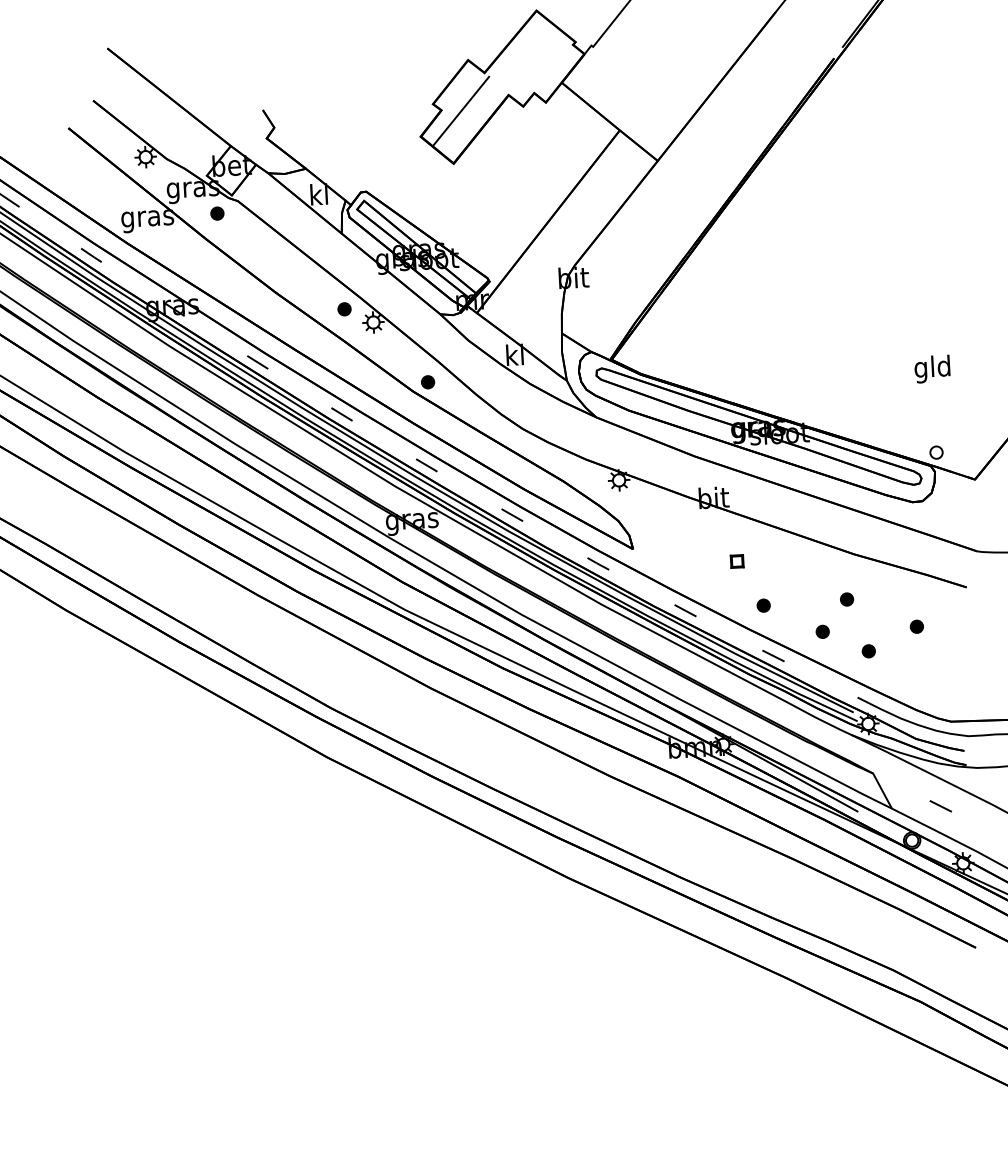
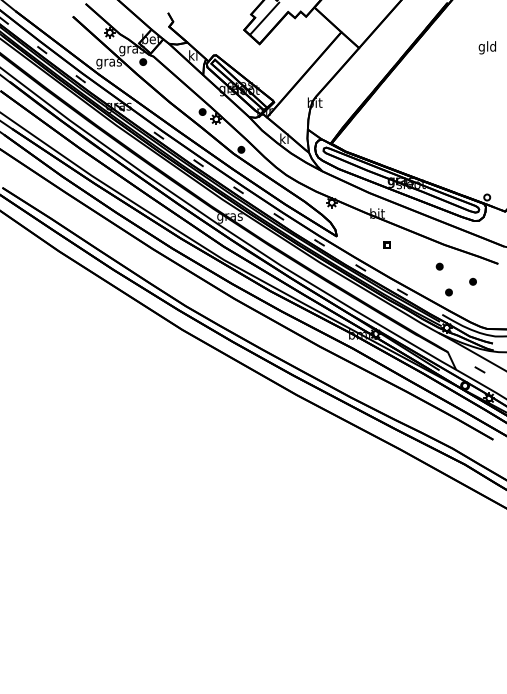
text: (930, 368) -> (486, 47), moved
part: (762, 605) -> (398, 267), removed
part: (821, 631) -> (426, 281), removed

